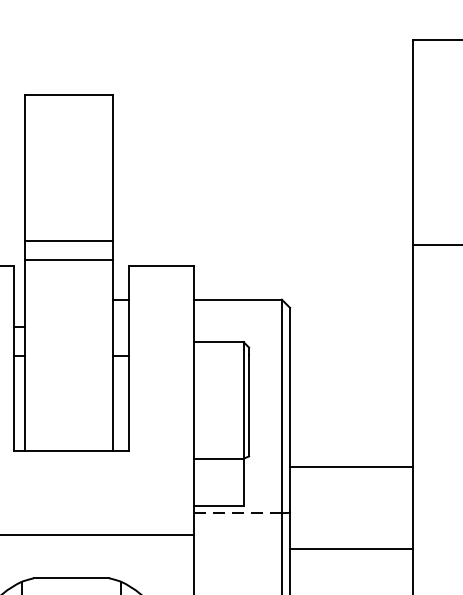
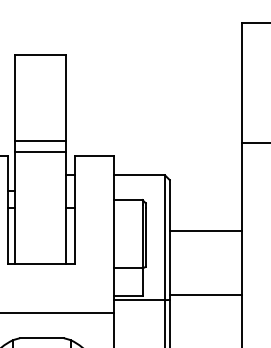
line: (351, 467) -> (205, 231), moved
line: (238, 513) -> (139, 300), dashed -> solid
line: (351, 549) -> (205, 295), moved

